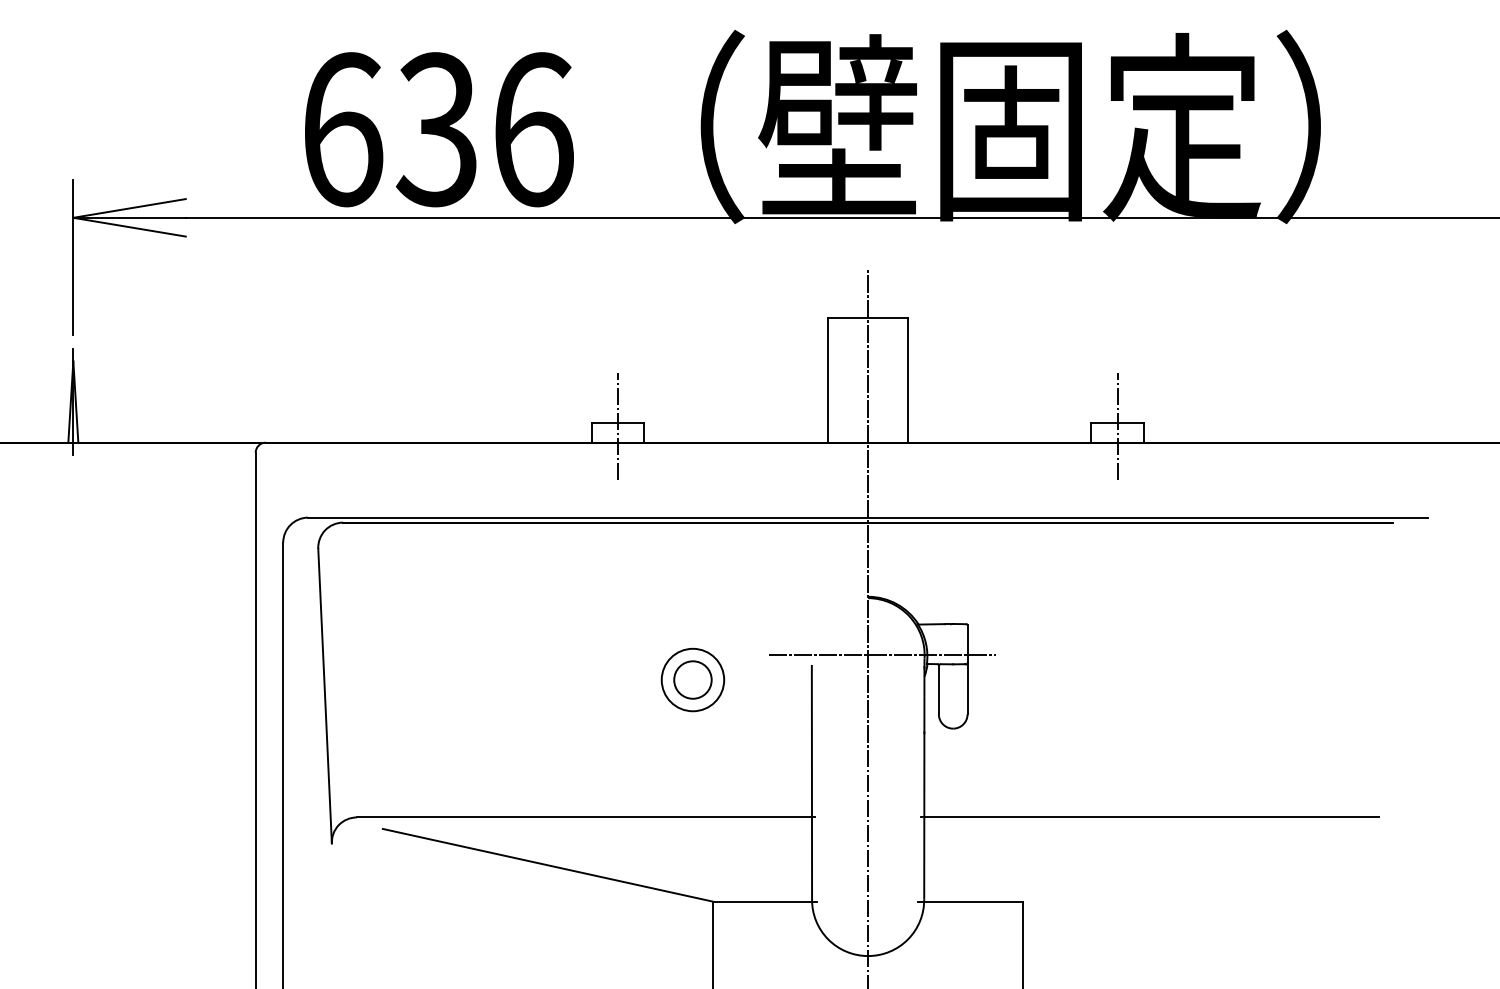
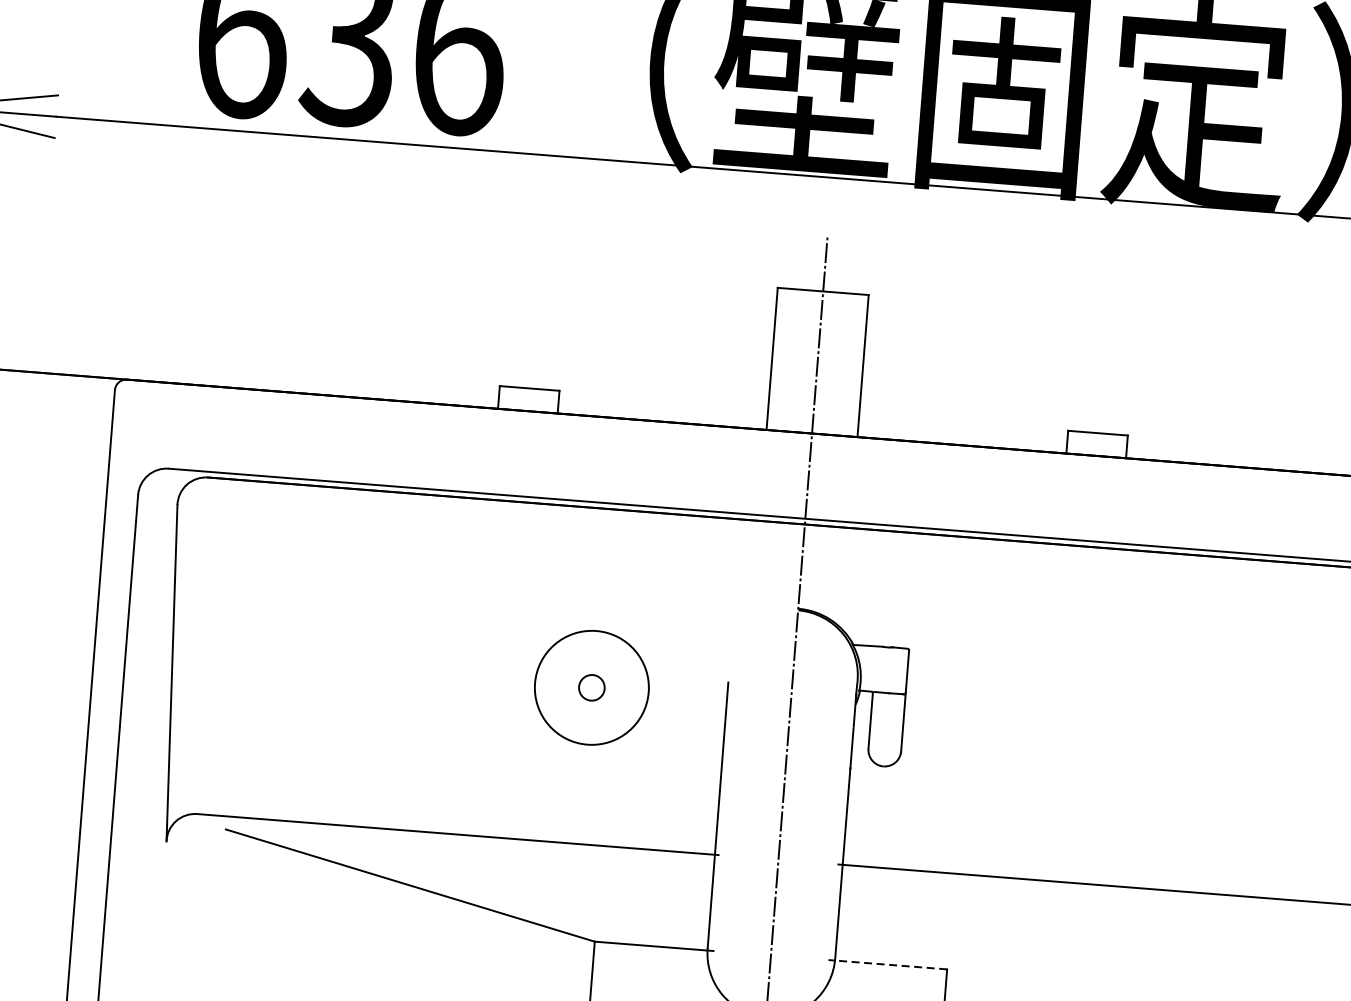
line: (618, 426) -> (529, 392), removed
line: (1117, 426) -> (1097, 437), removed
line: (882, 655) -> (809, 676), removed
circle: (692, 679) -> (591, 687), size x0.6
circle: (692, 679) -> (591, 687), size x1.6
line: (970, 901) -> (887, 964), solid -> dashed

